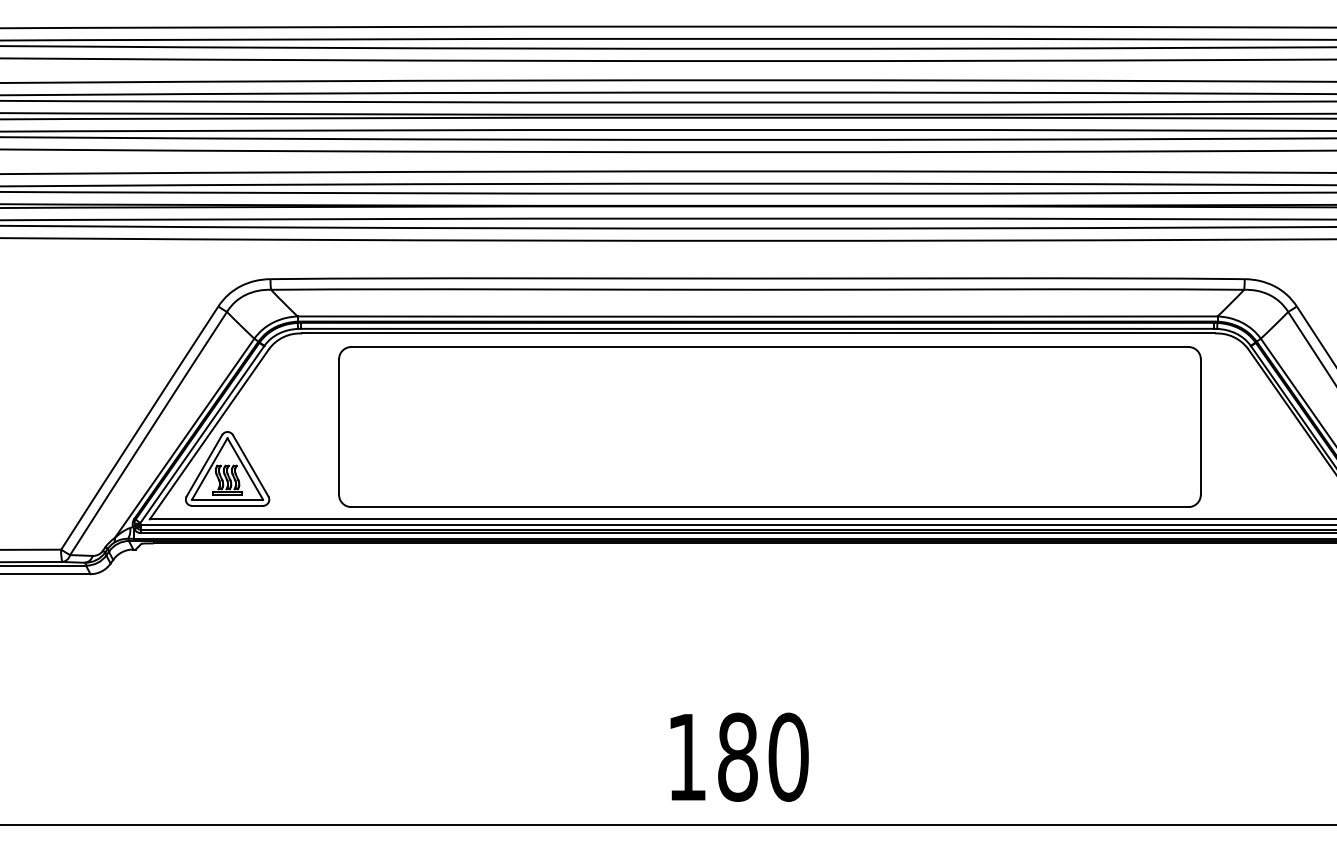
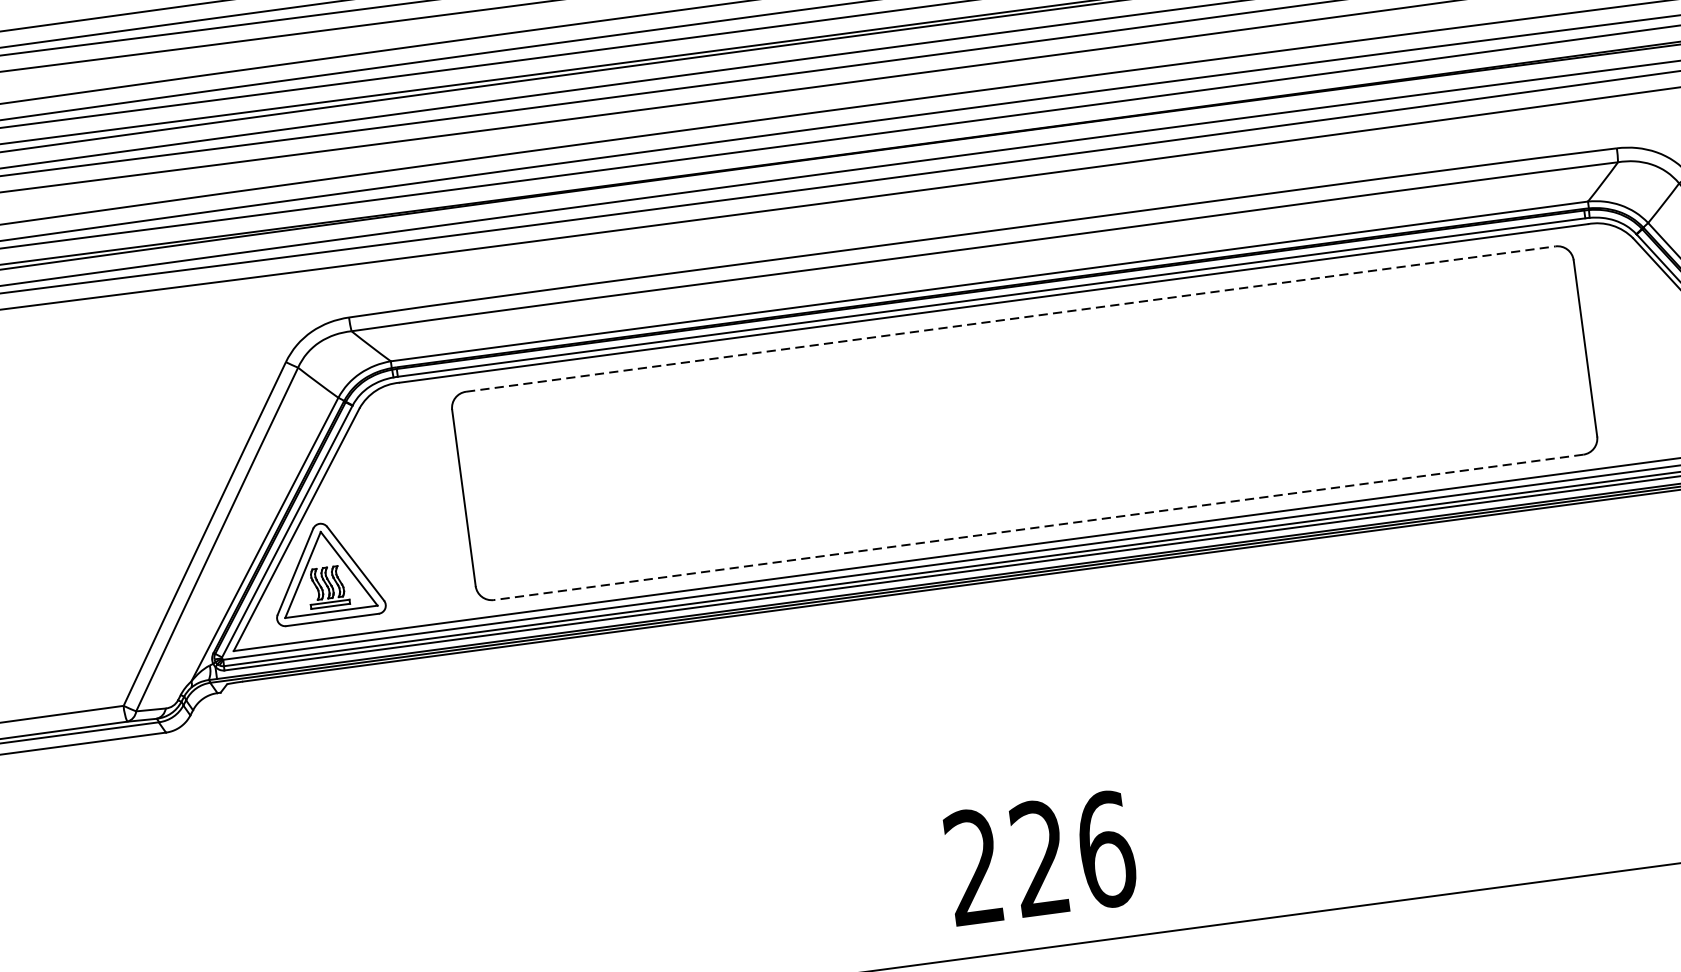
line: (769, 347) -> (1010, 319), solid -> dashed
line: (769, 507) -> (1038, 527), solid -> dashed
text: (738, 756) -> (1040, 857), 180 -> 226

